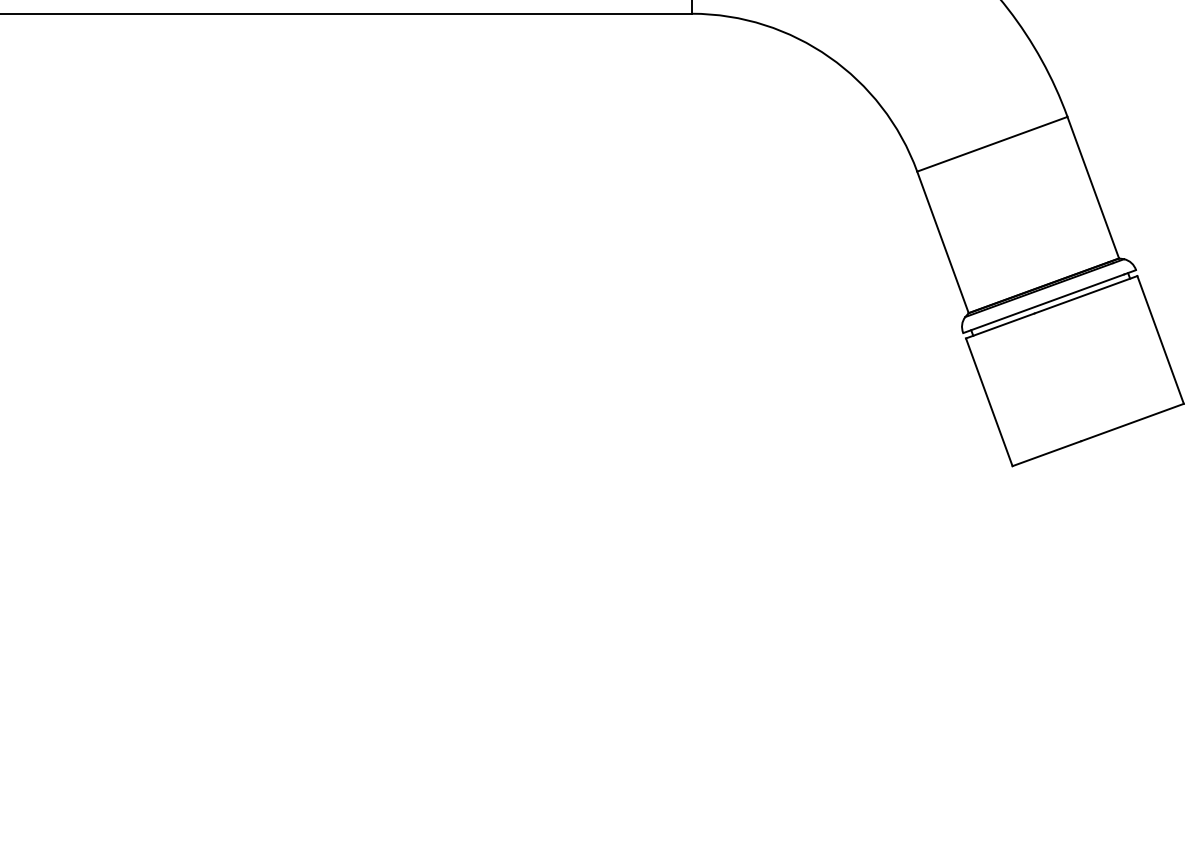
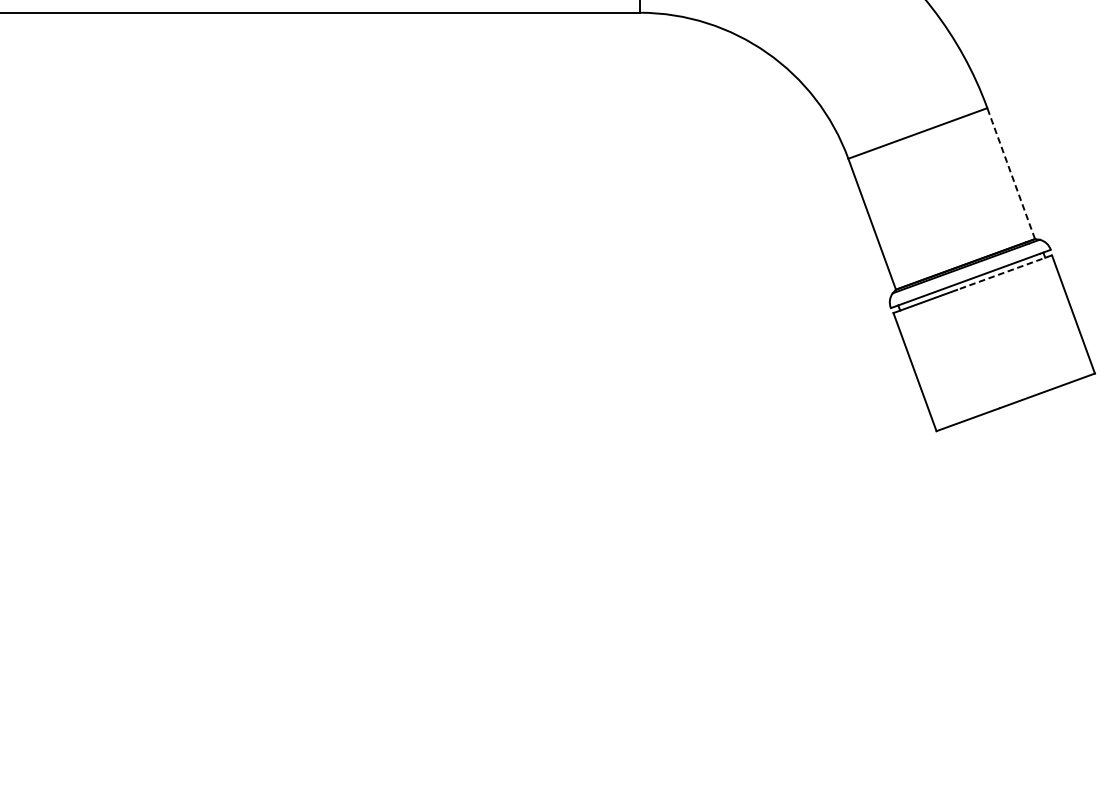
line: (1093, 187) -> (1011, 173), solid -> dashed
line: (1086, 294) -> (1004, 272), solid -> dashed

